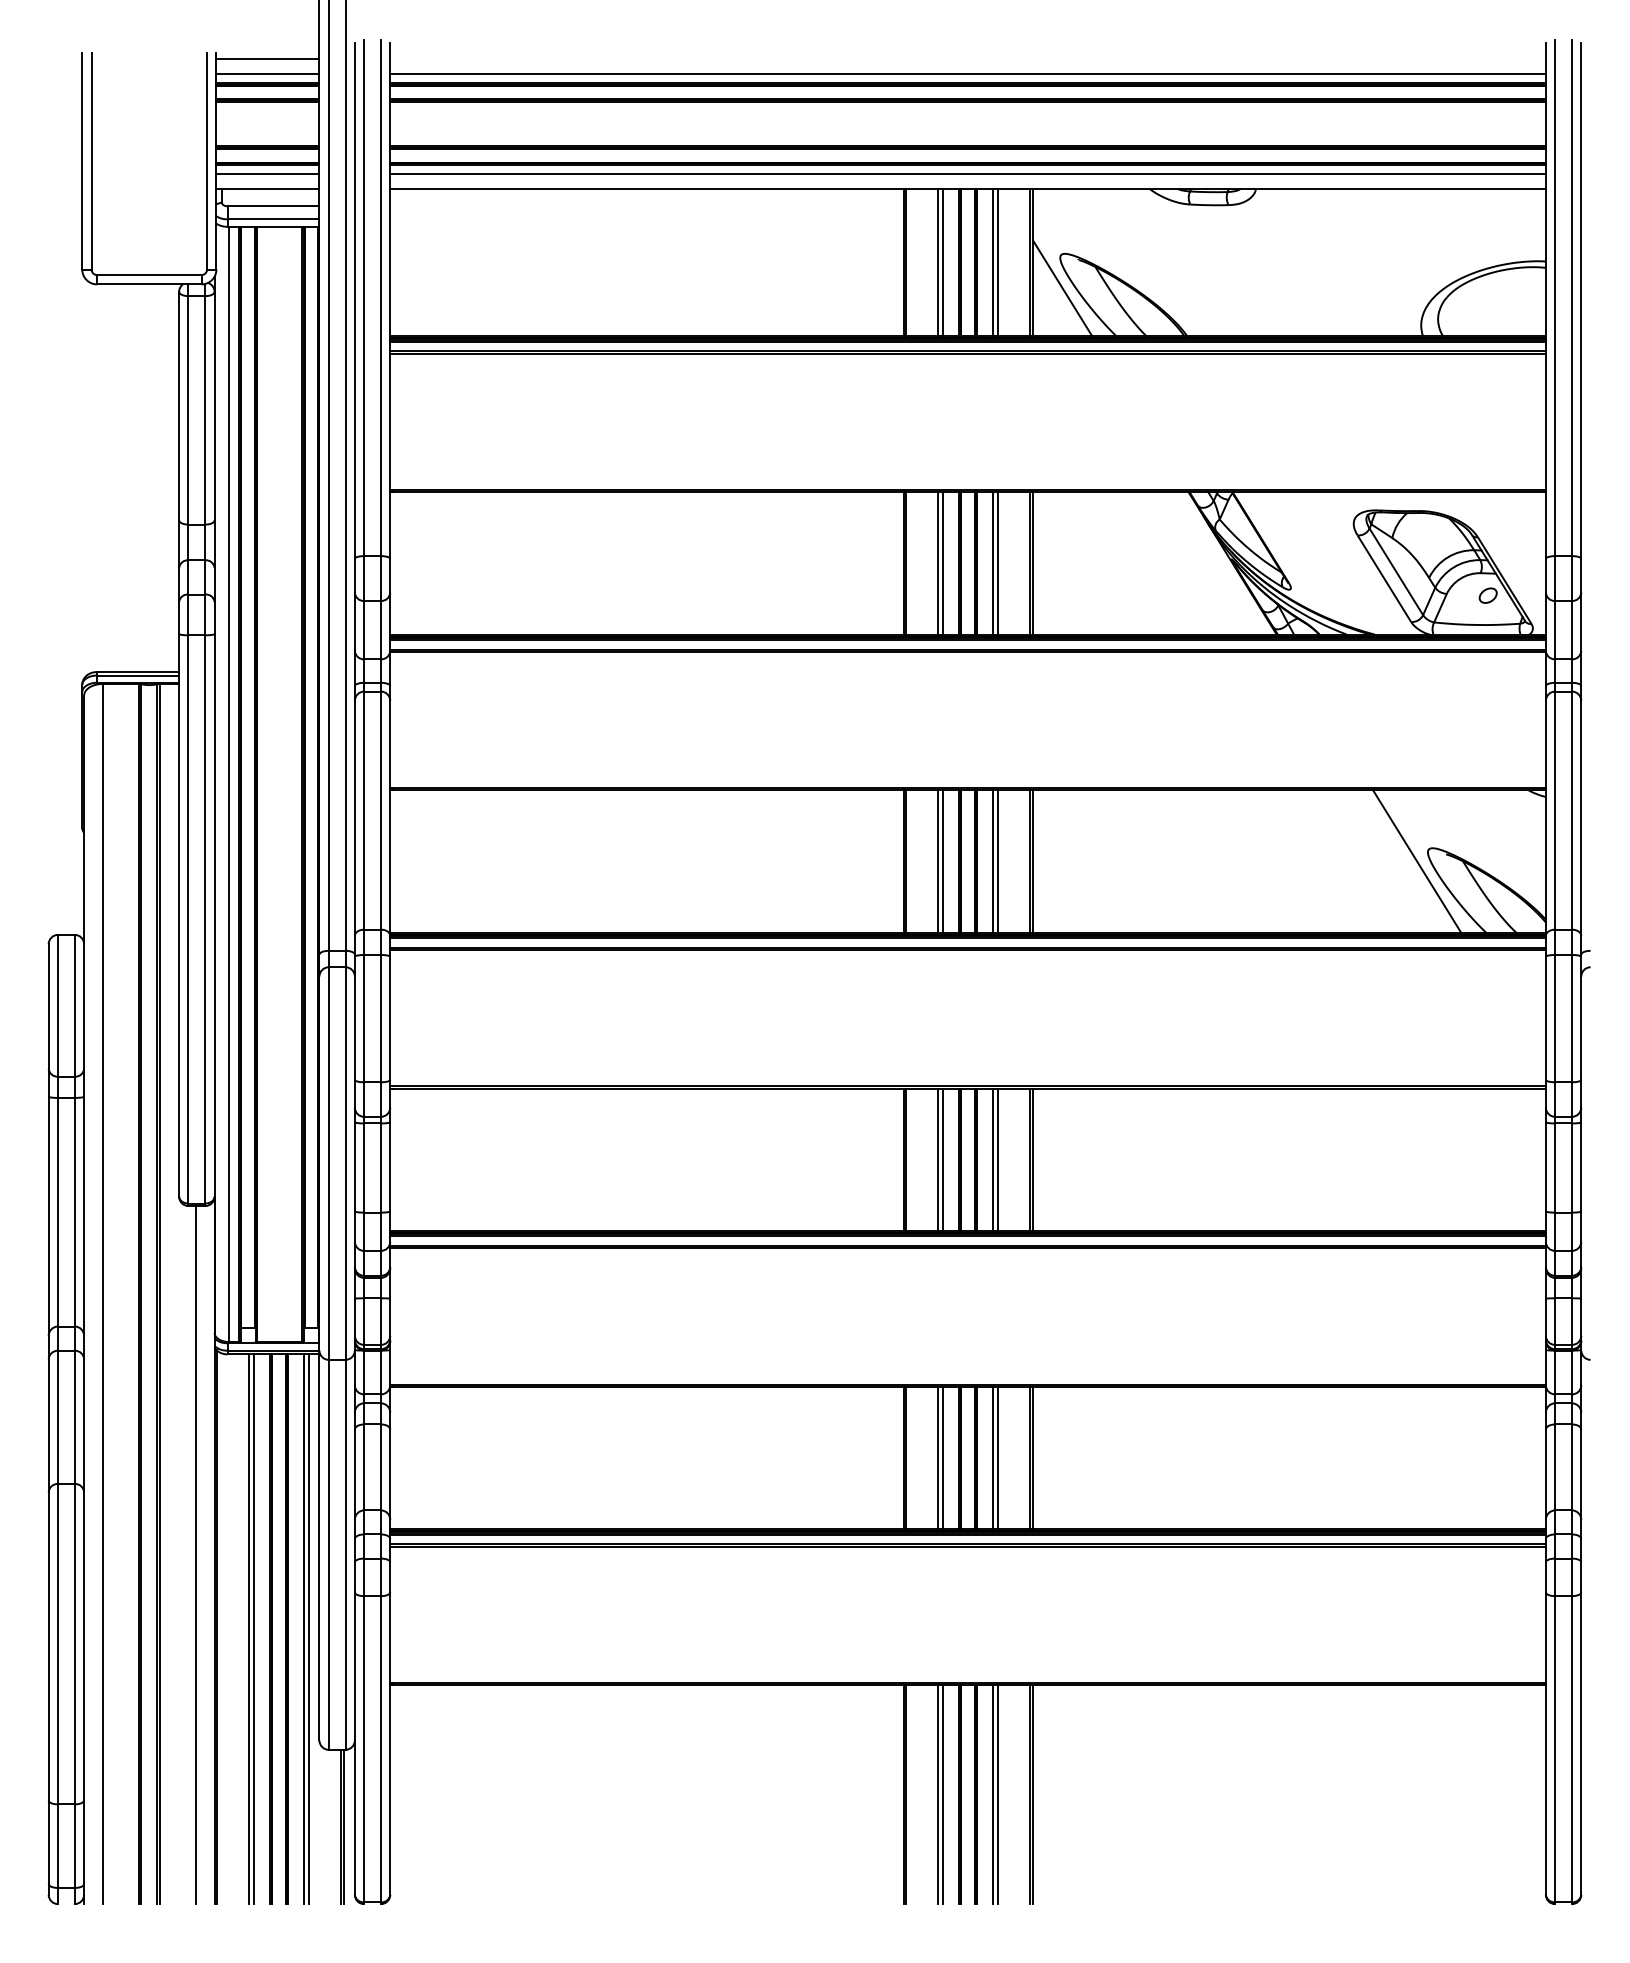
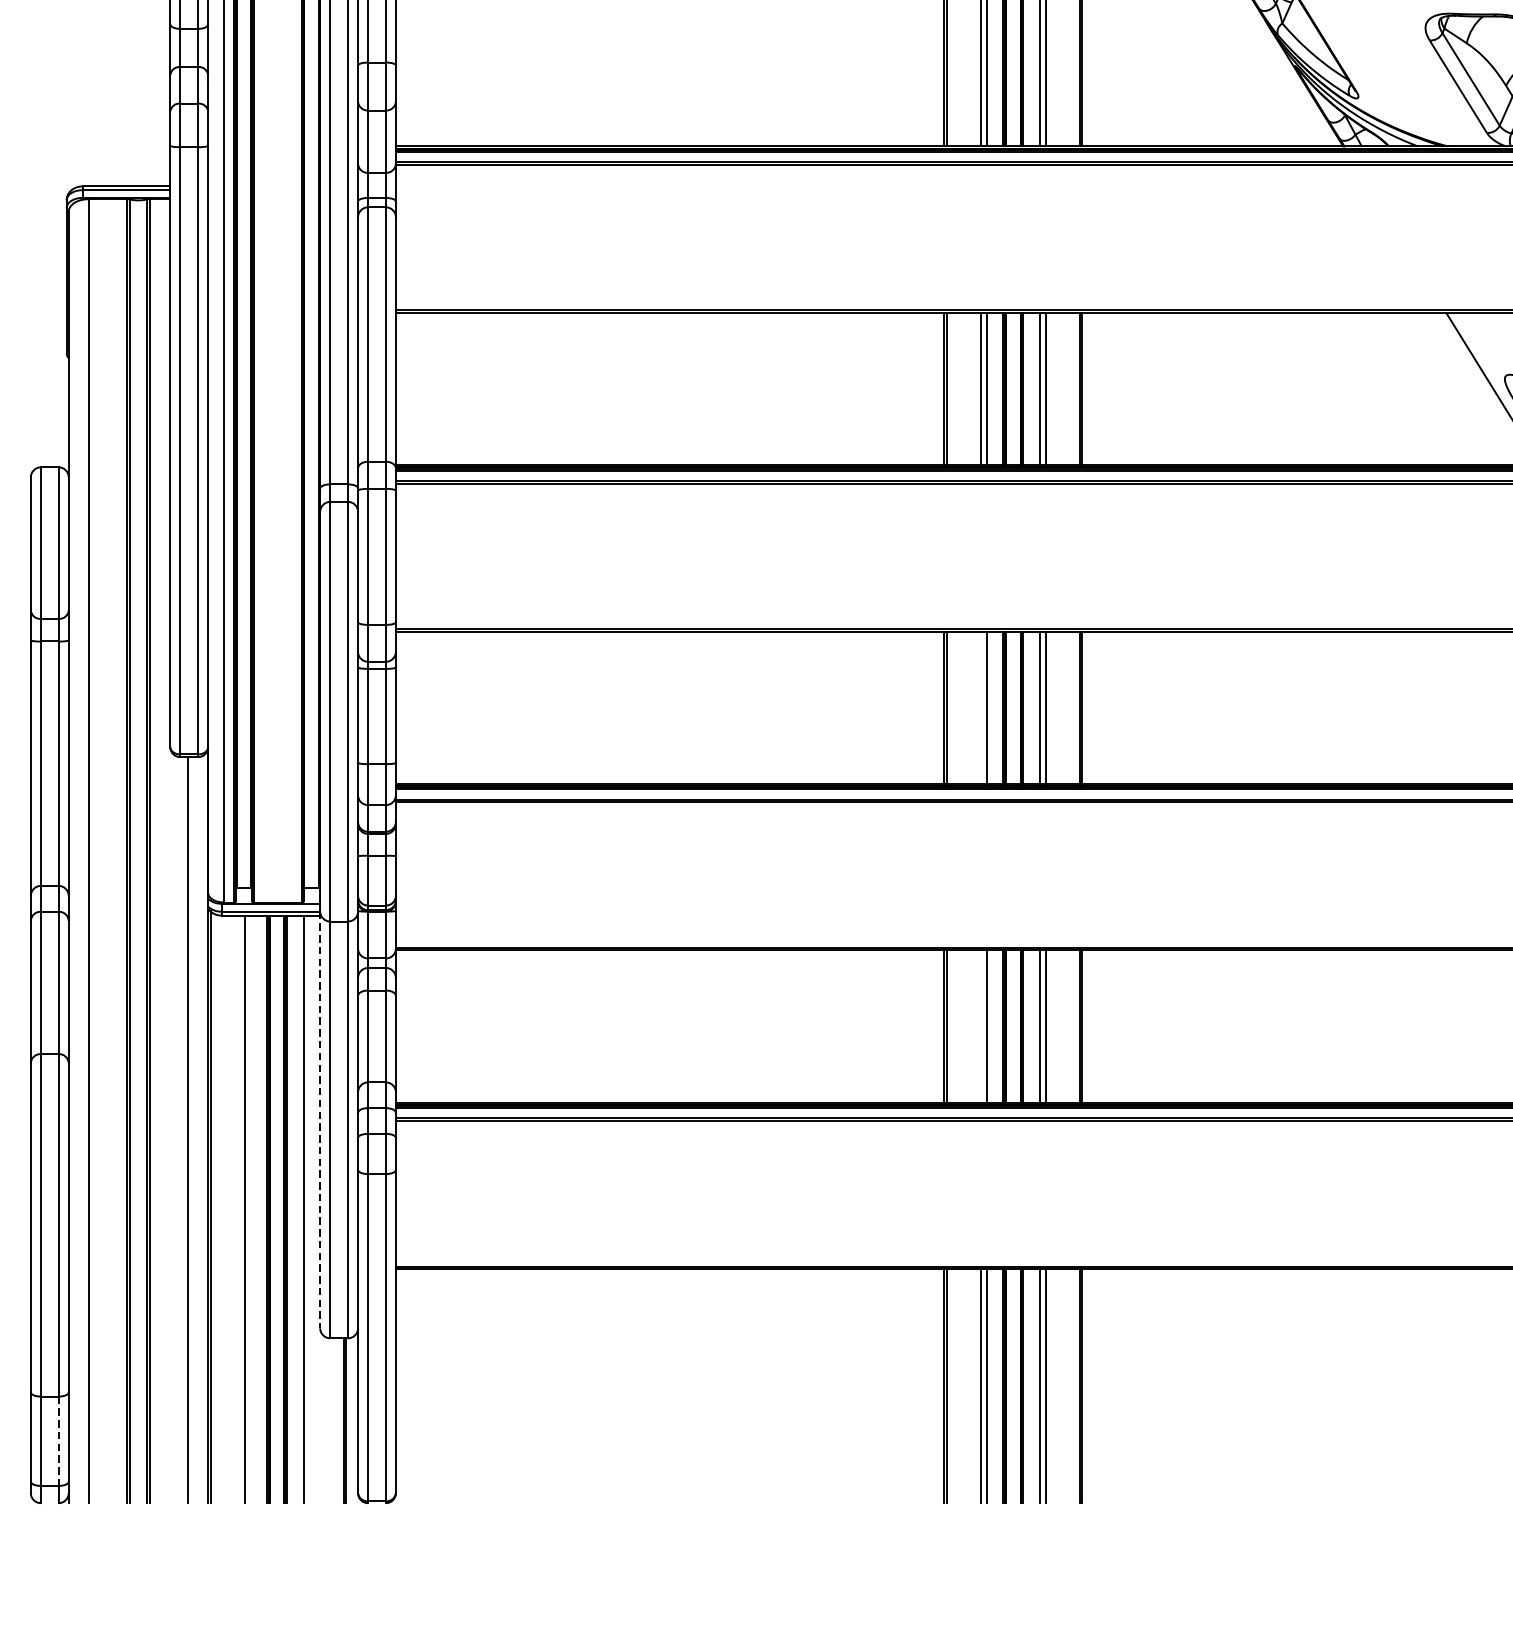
line: (937, 1159) -> (980, 707), removed
line: (937, 1457) -> (980, 1025), removed
line: (319, 1545) -> (320, 1119), solid -> dashed
line: (254, 1629) -> (250, 1209), removed
line: (309, 1629) -> (309, 1209), removed
line: (74, 1846) -> (58, 1441), solid -> dashed

